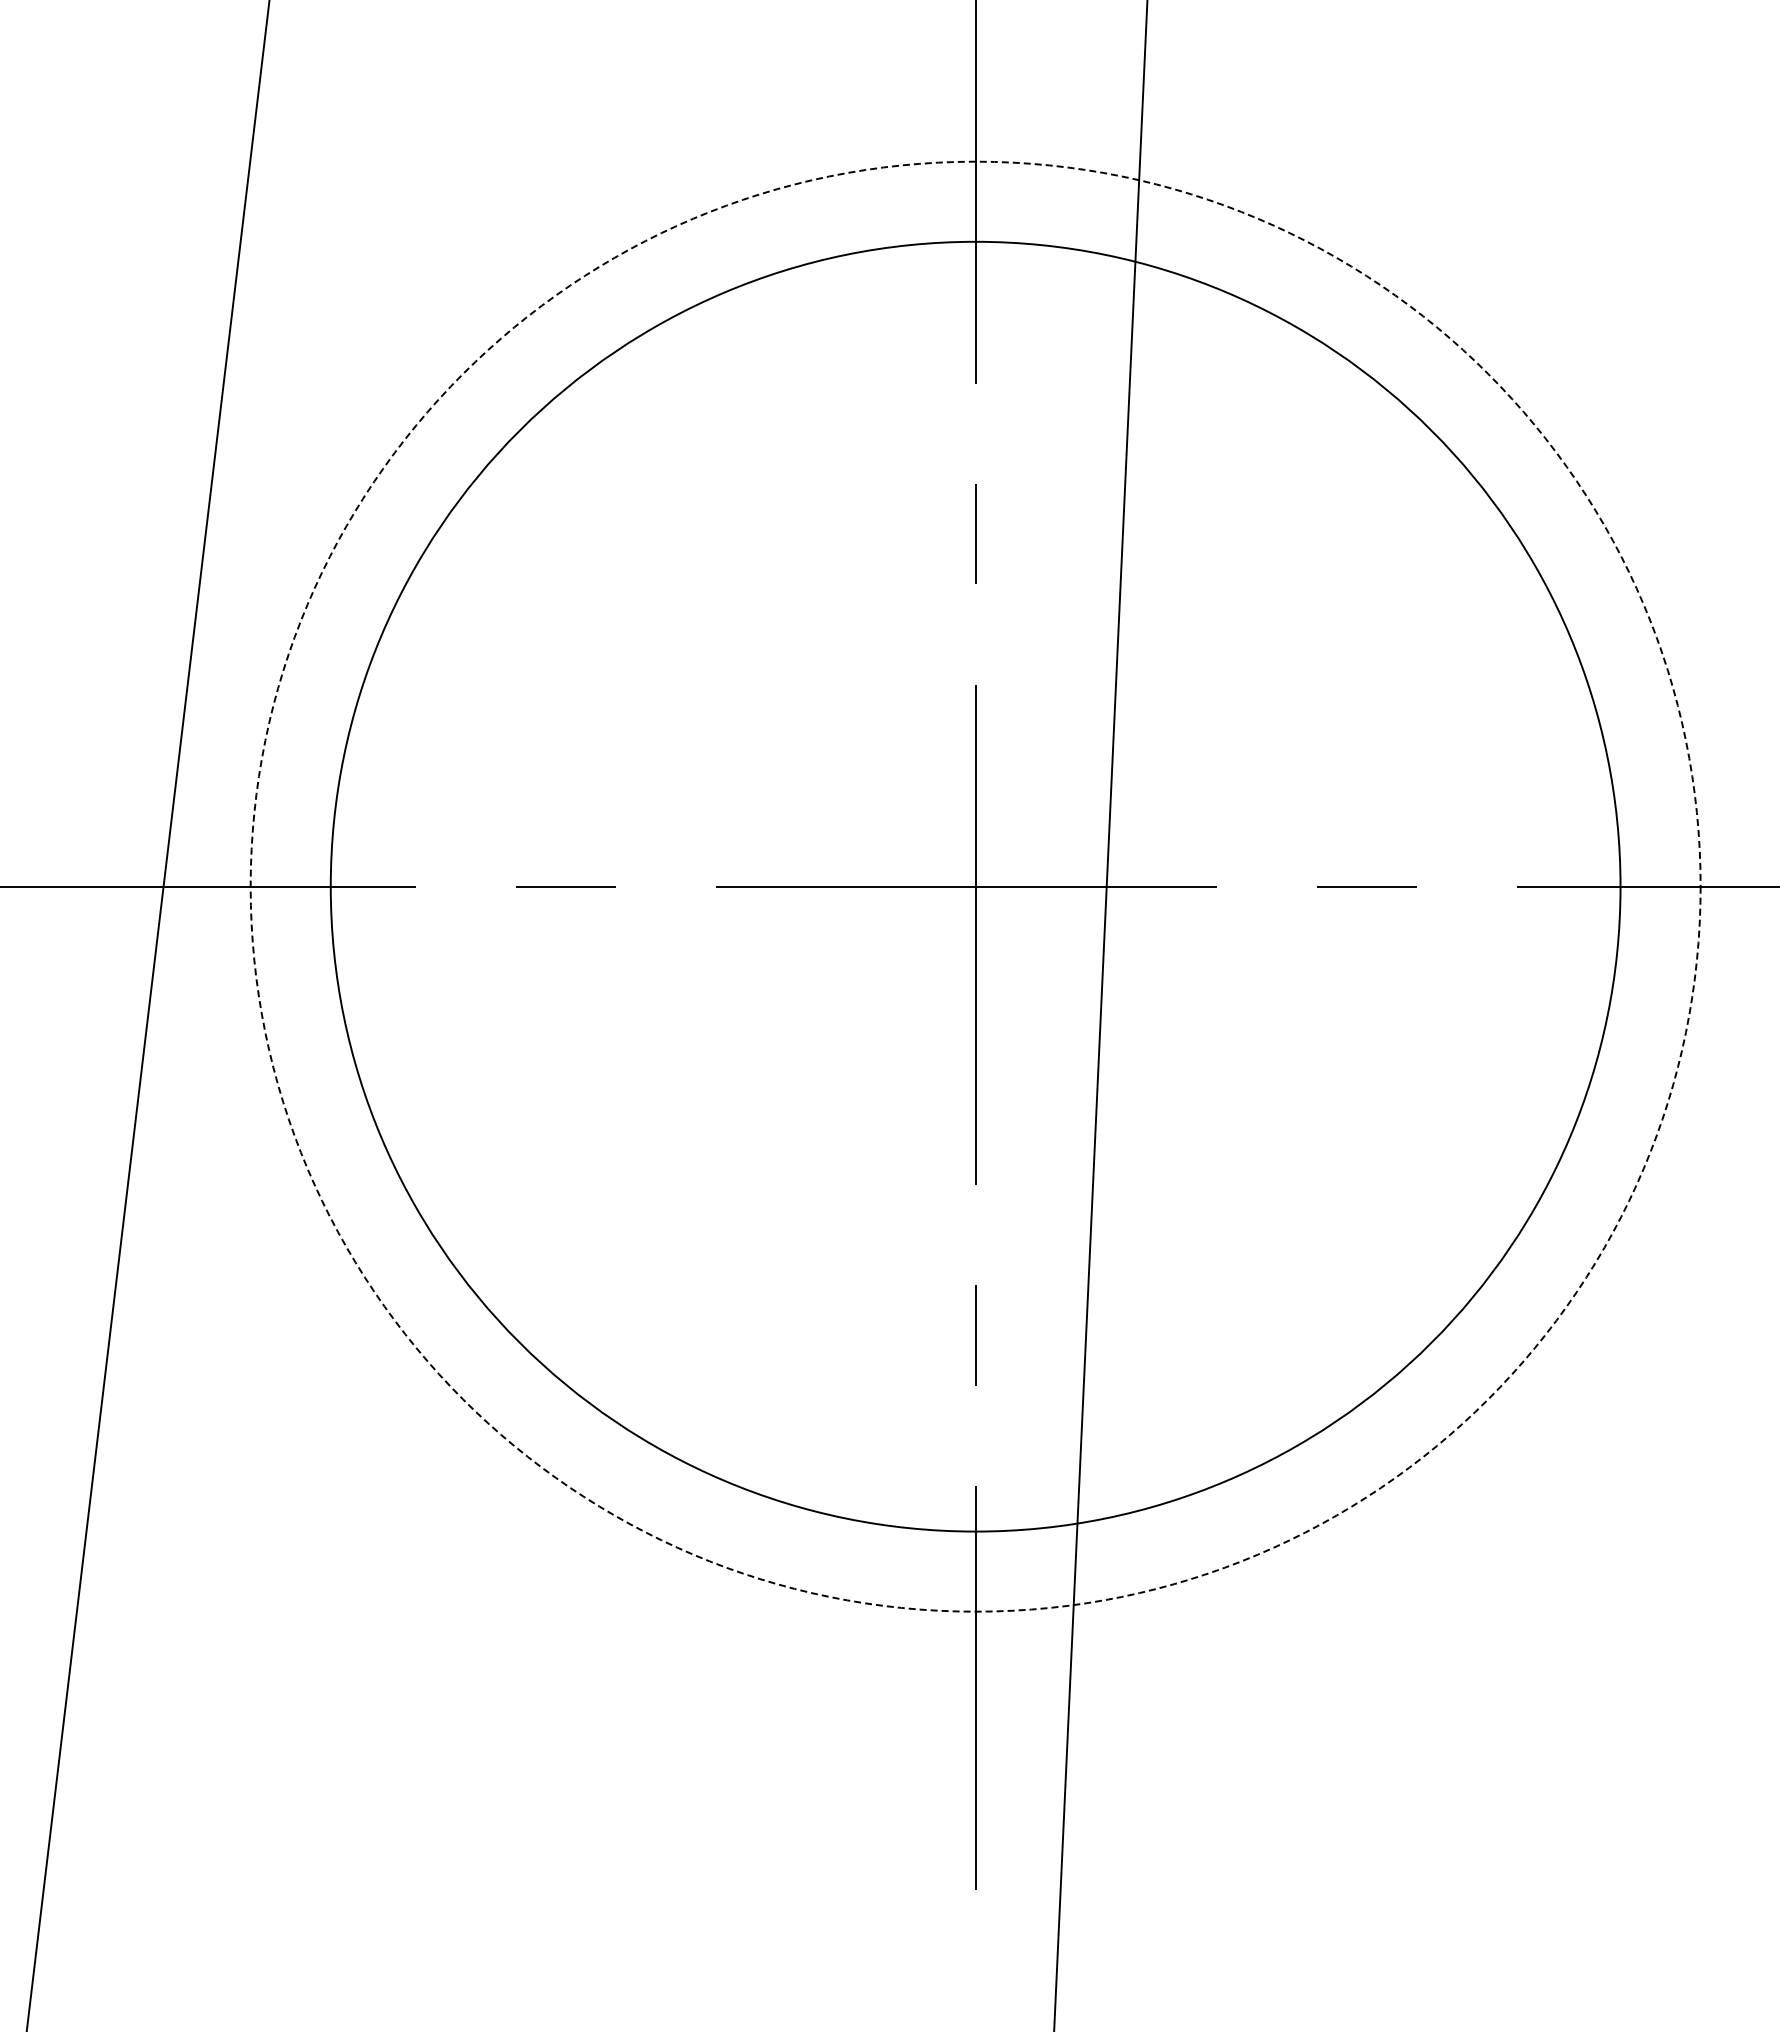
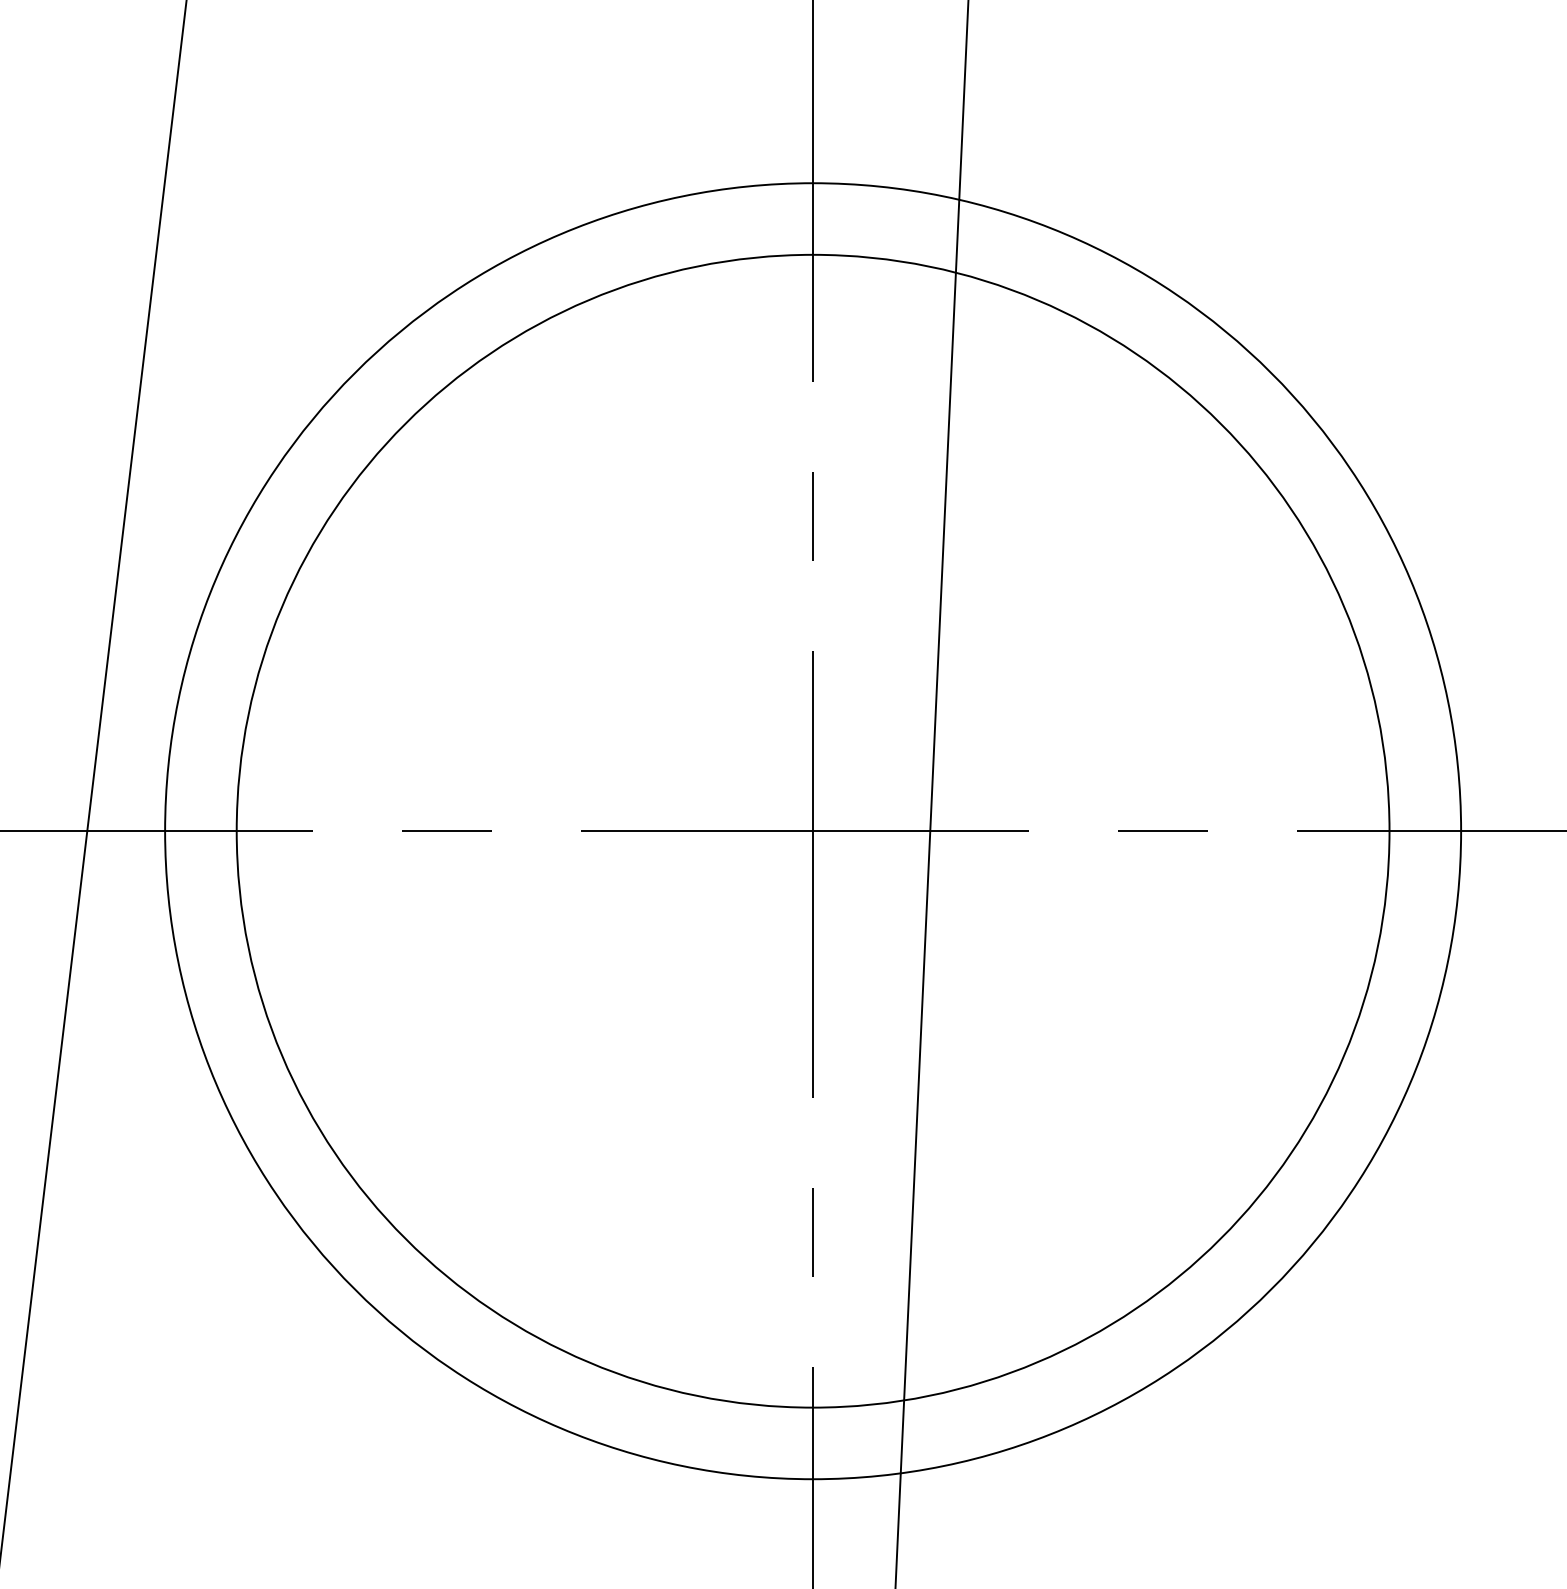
circle: (975, 886) -> (812, 831), dashed -> solid

